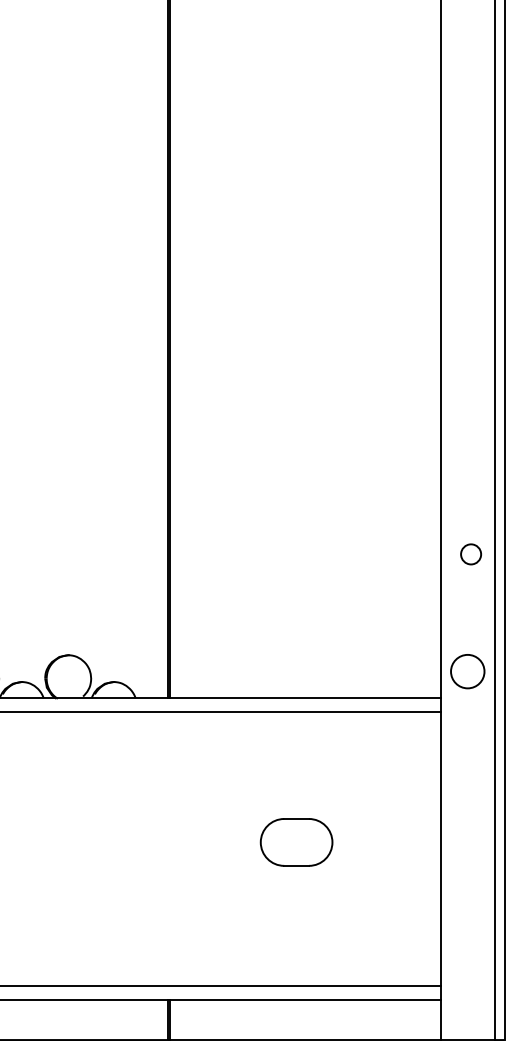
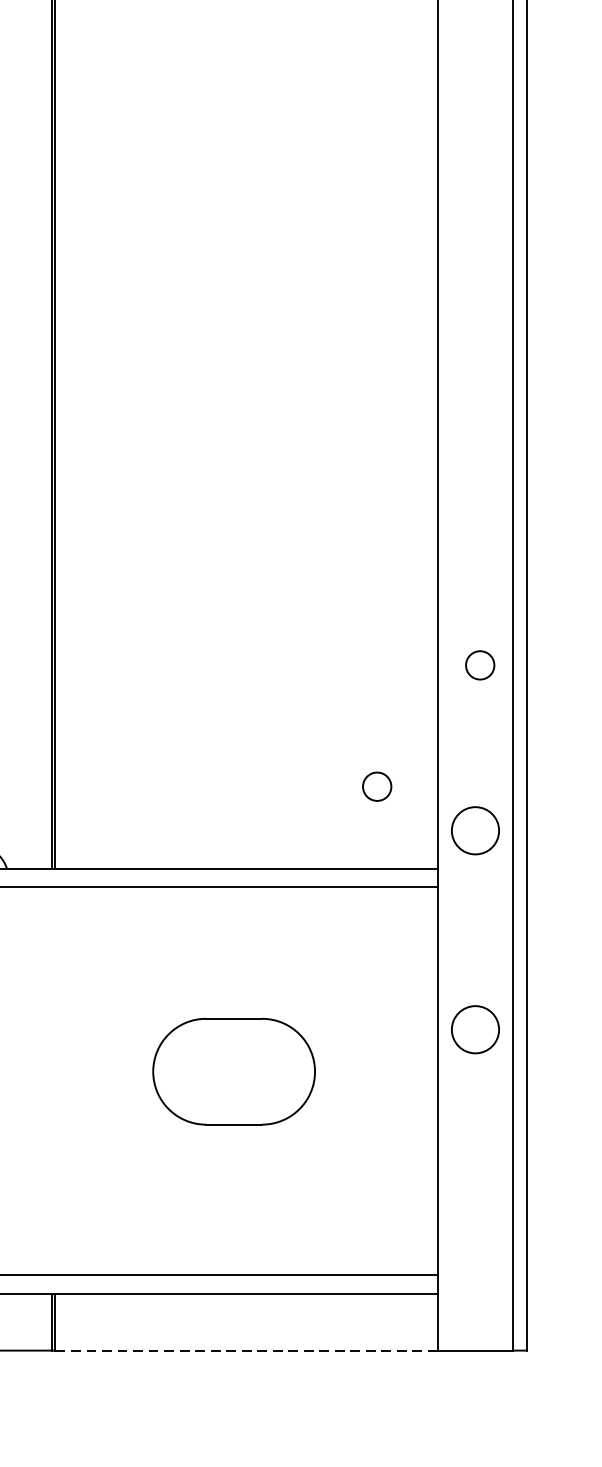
circle: (397, 640) -> (376, 786), added
circle: (467, 812) -> (475, 1029), added
part: (296, 842) -> (233, 1071), size x1.6
line: (306, 1040) -> (247, 1351), solid -> dashed

